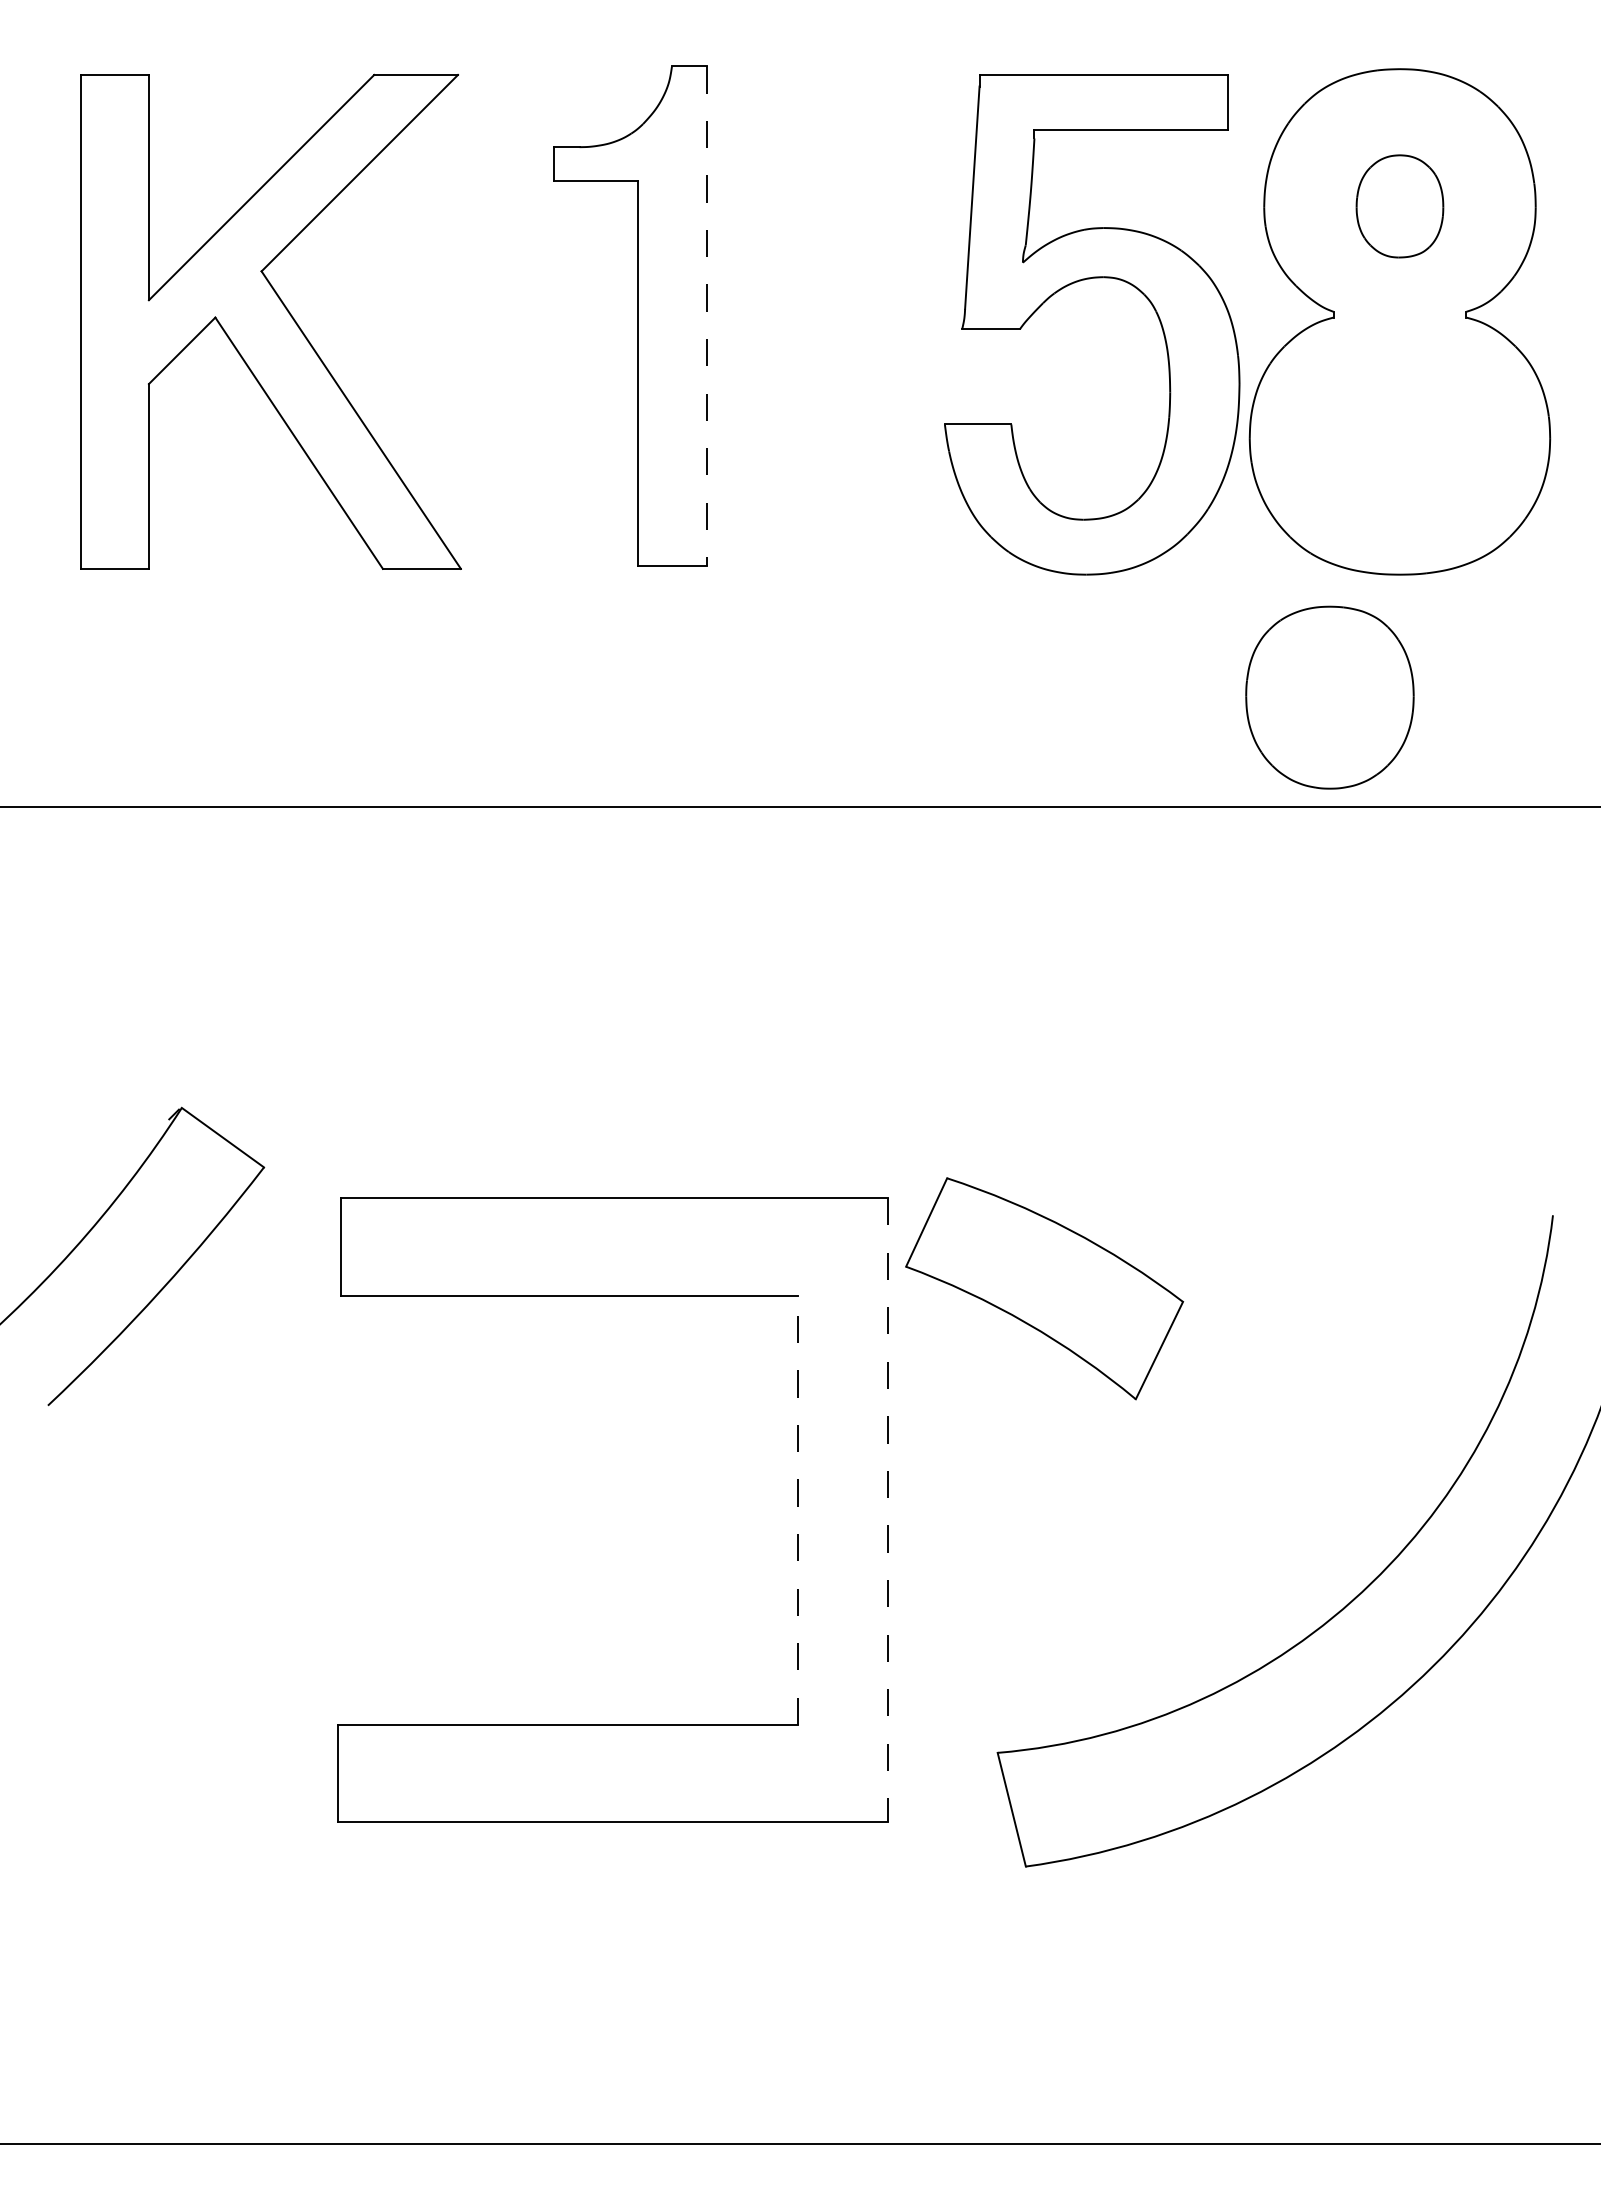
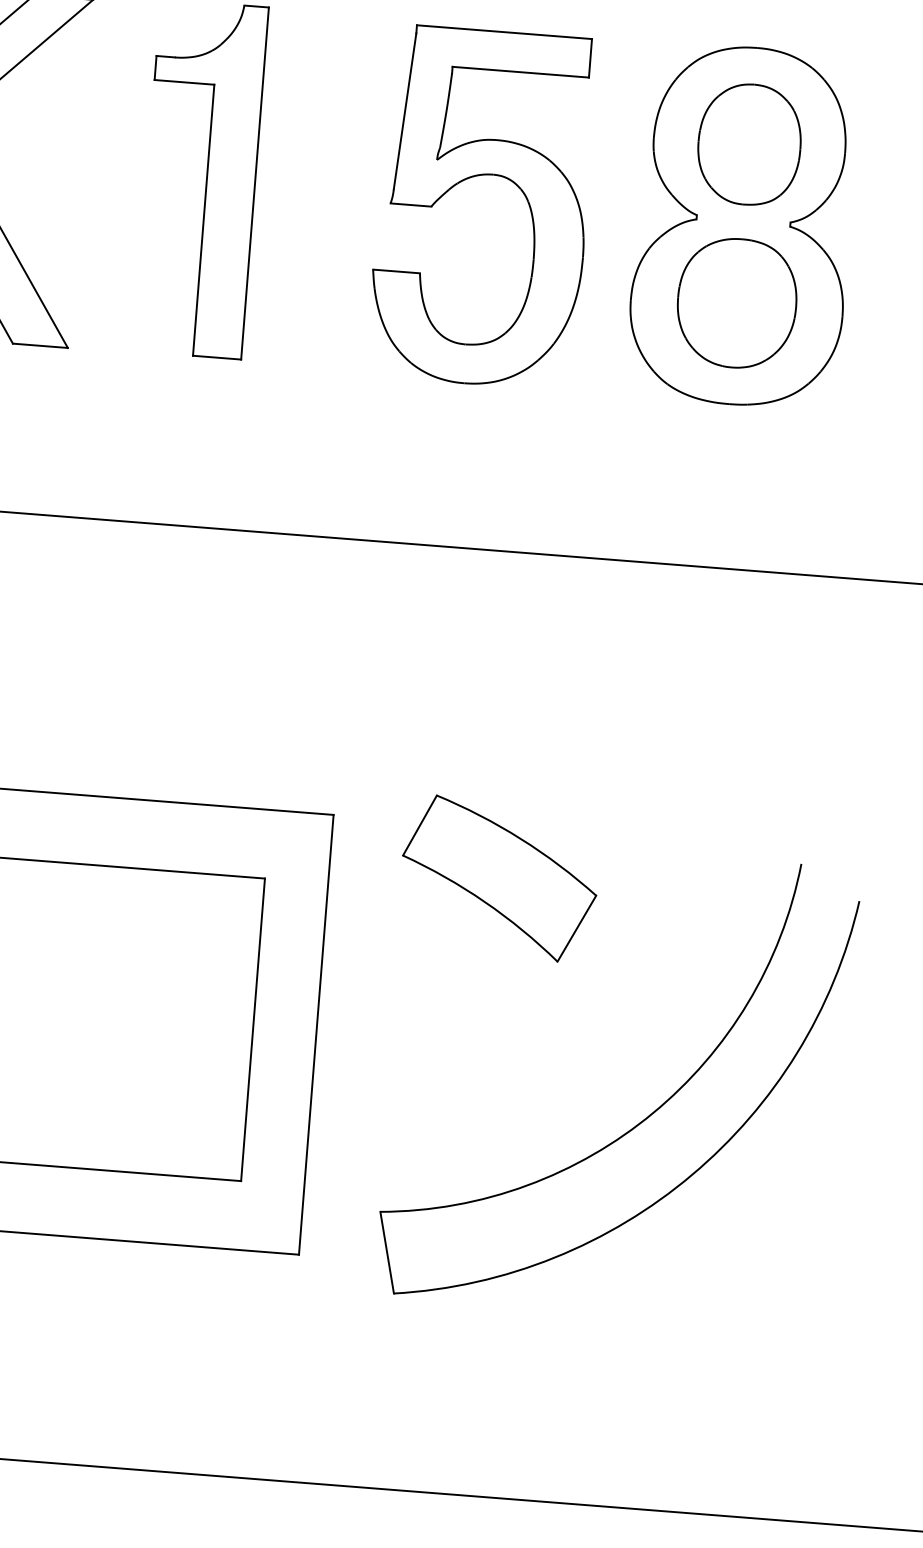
part: (1399, 206) -> (749, 144), size x1.67
part: (1077, 282) -> (474, 176), moved
line: (706, 316) -> (254, 183), dashed -> solid
part: (1329, 697) -> (736, 303), moved
part: (1044, 1288) -> (499, 878), moved
line: (797, 1510) -> (252, 1030), dashed -> solid
line: (887, 1510) -> (316, 1035), dashed -> solid

